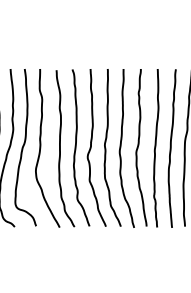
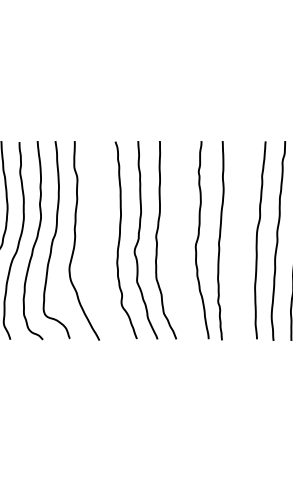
curve: (60, 148) -> (100, 241), removed
curve: (121, 148) -> (176, 240), removed
curve: (171, 148) -> (239, 240), removed

